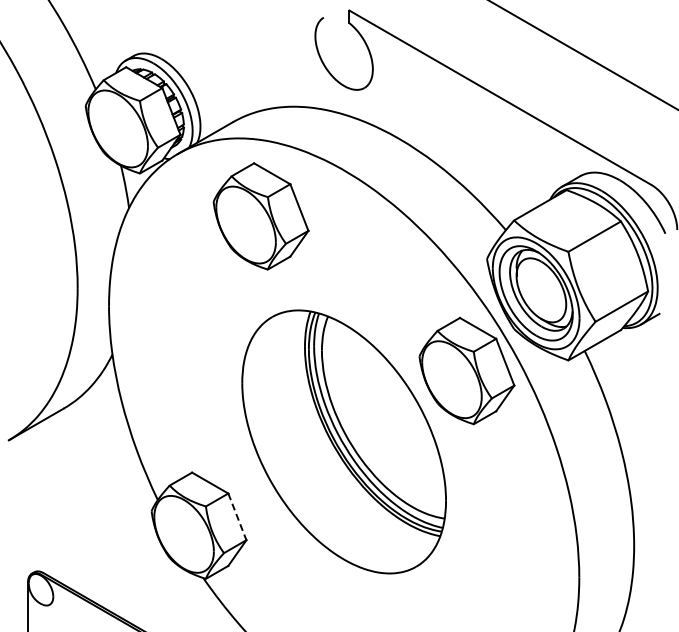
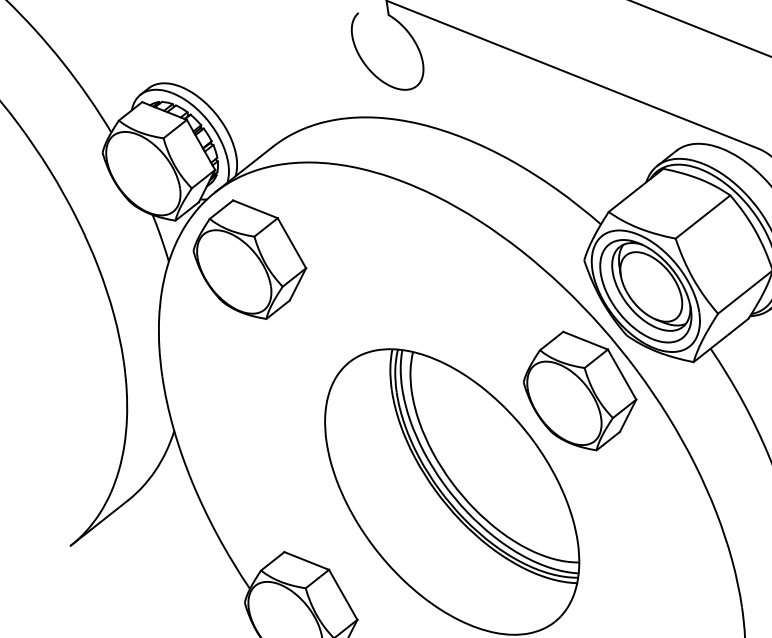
part: (260, 216) -> (249, 259), moved
line: (237, 517) -> (343, 595), dashed -> solid

